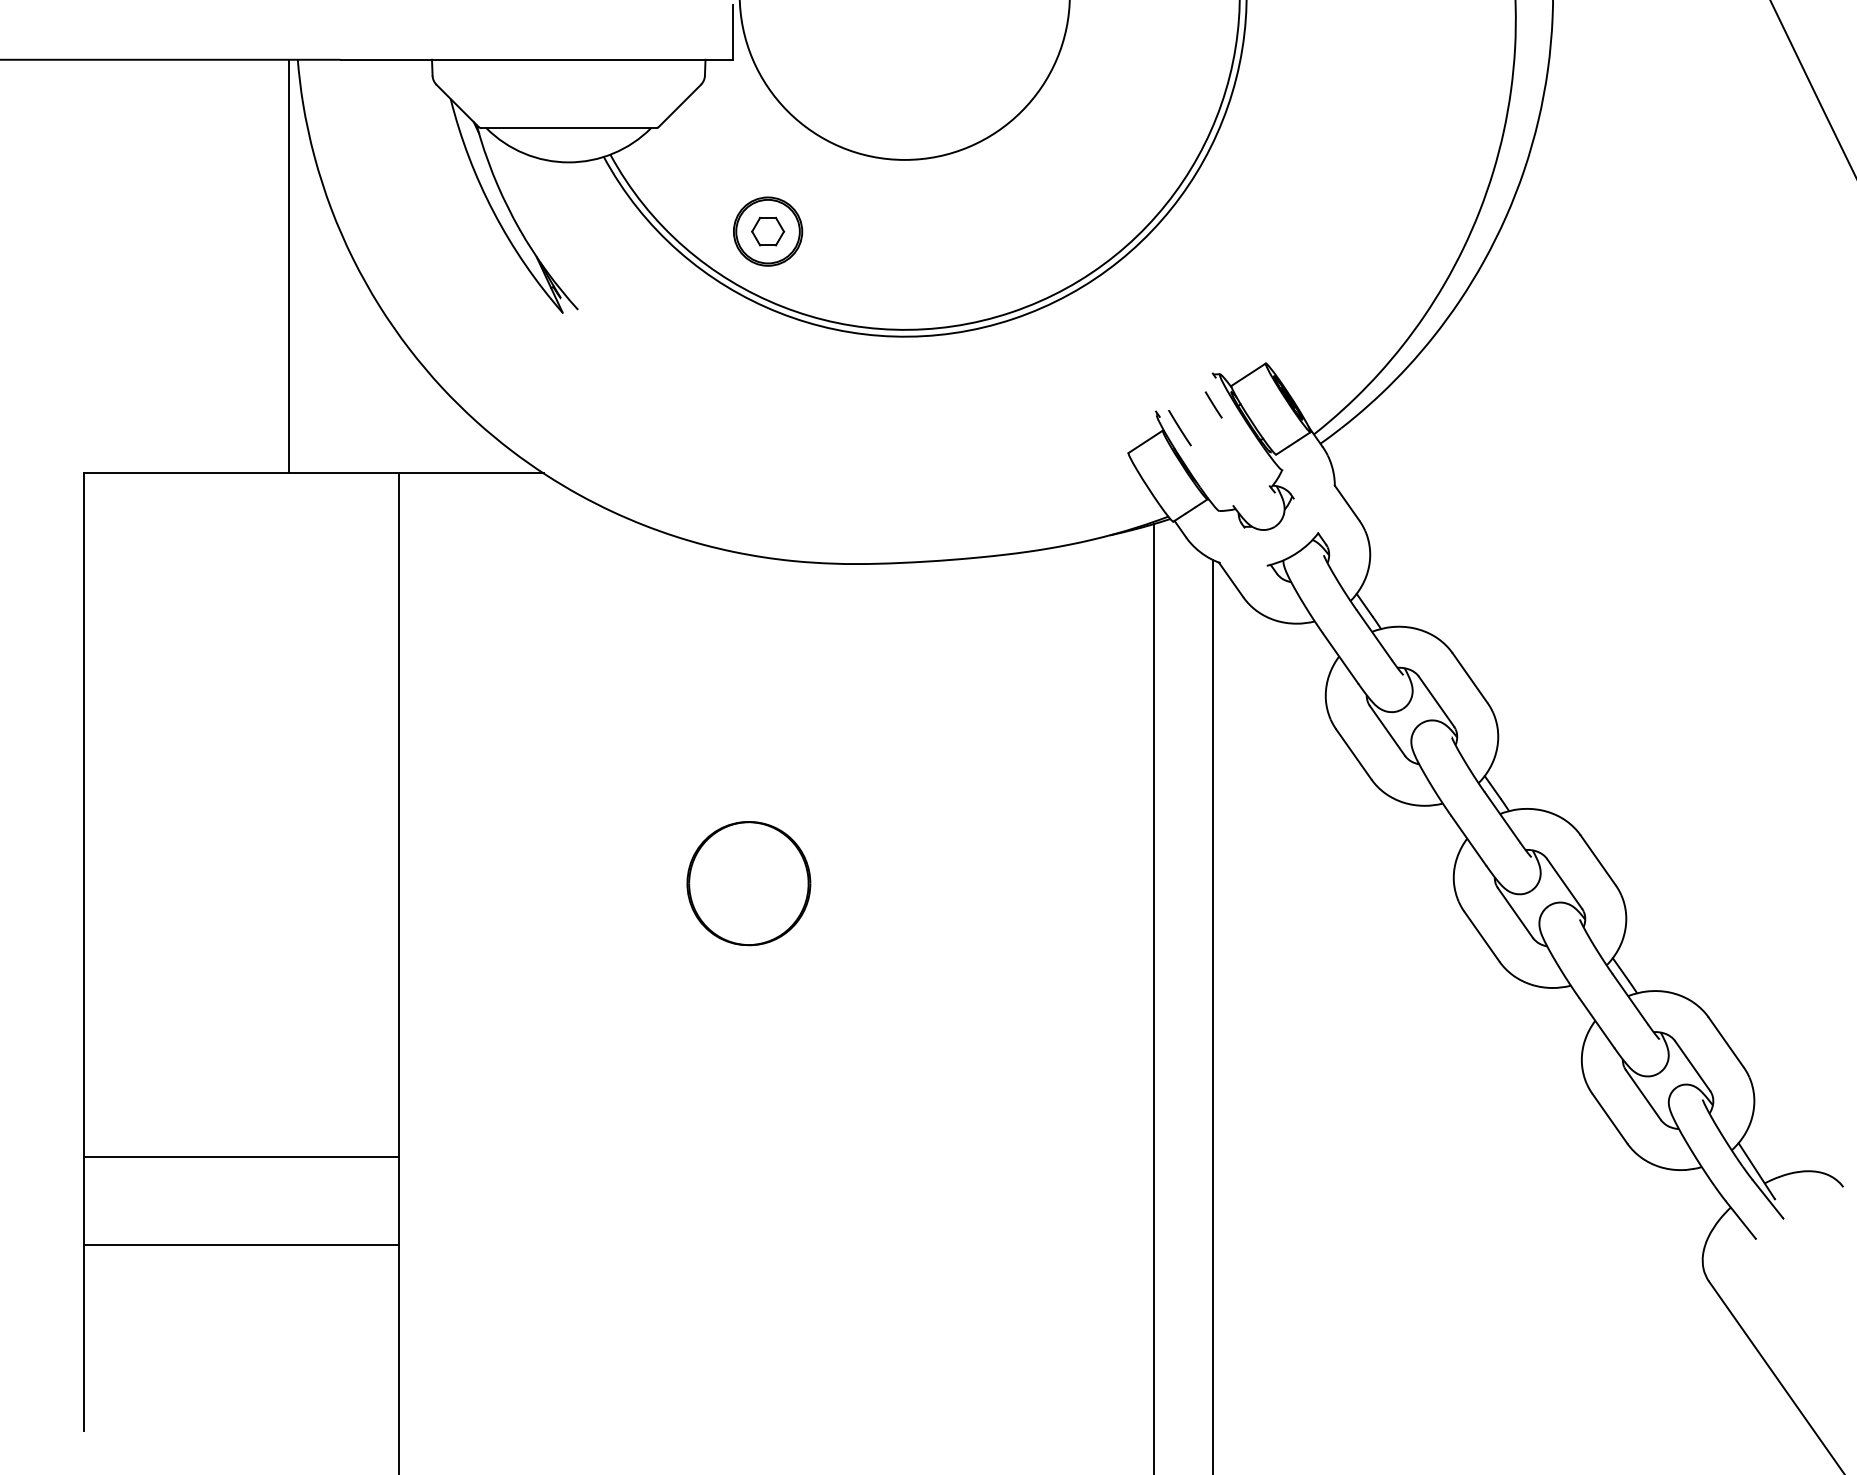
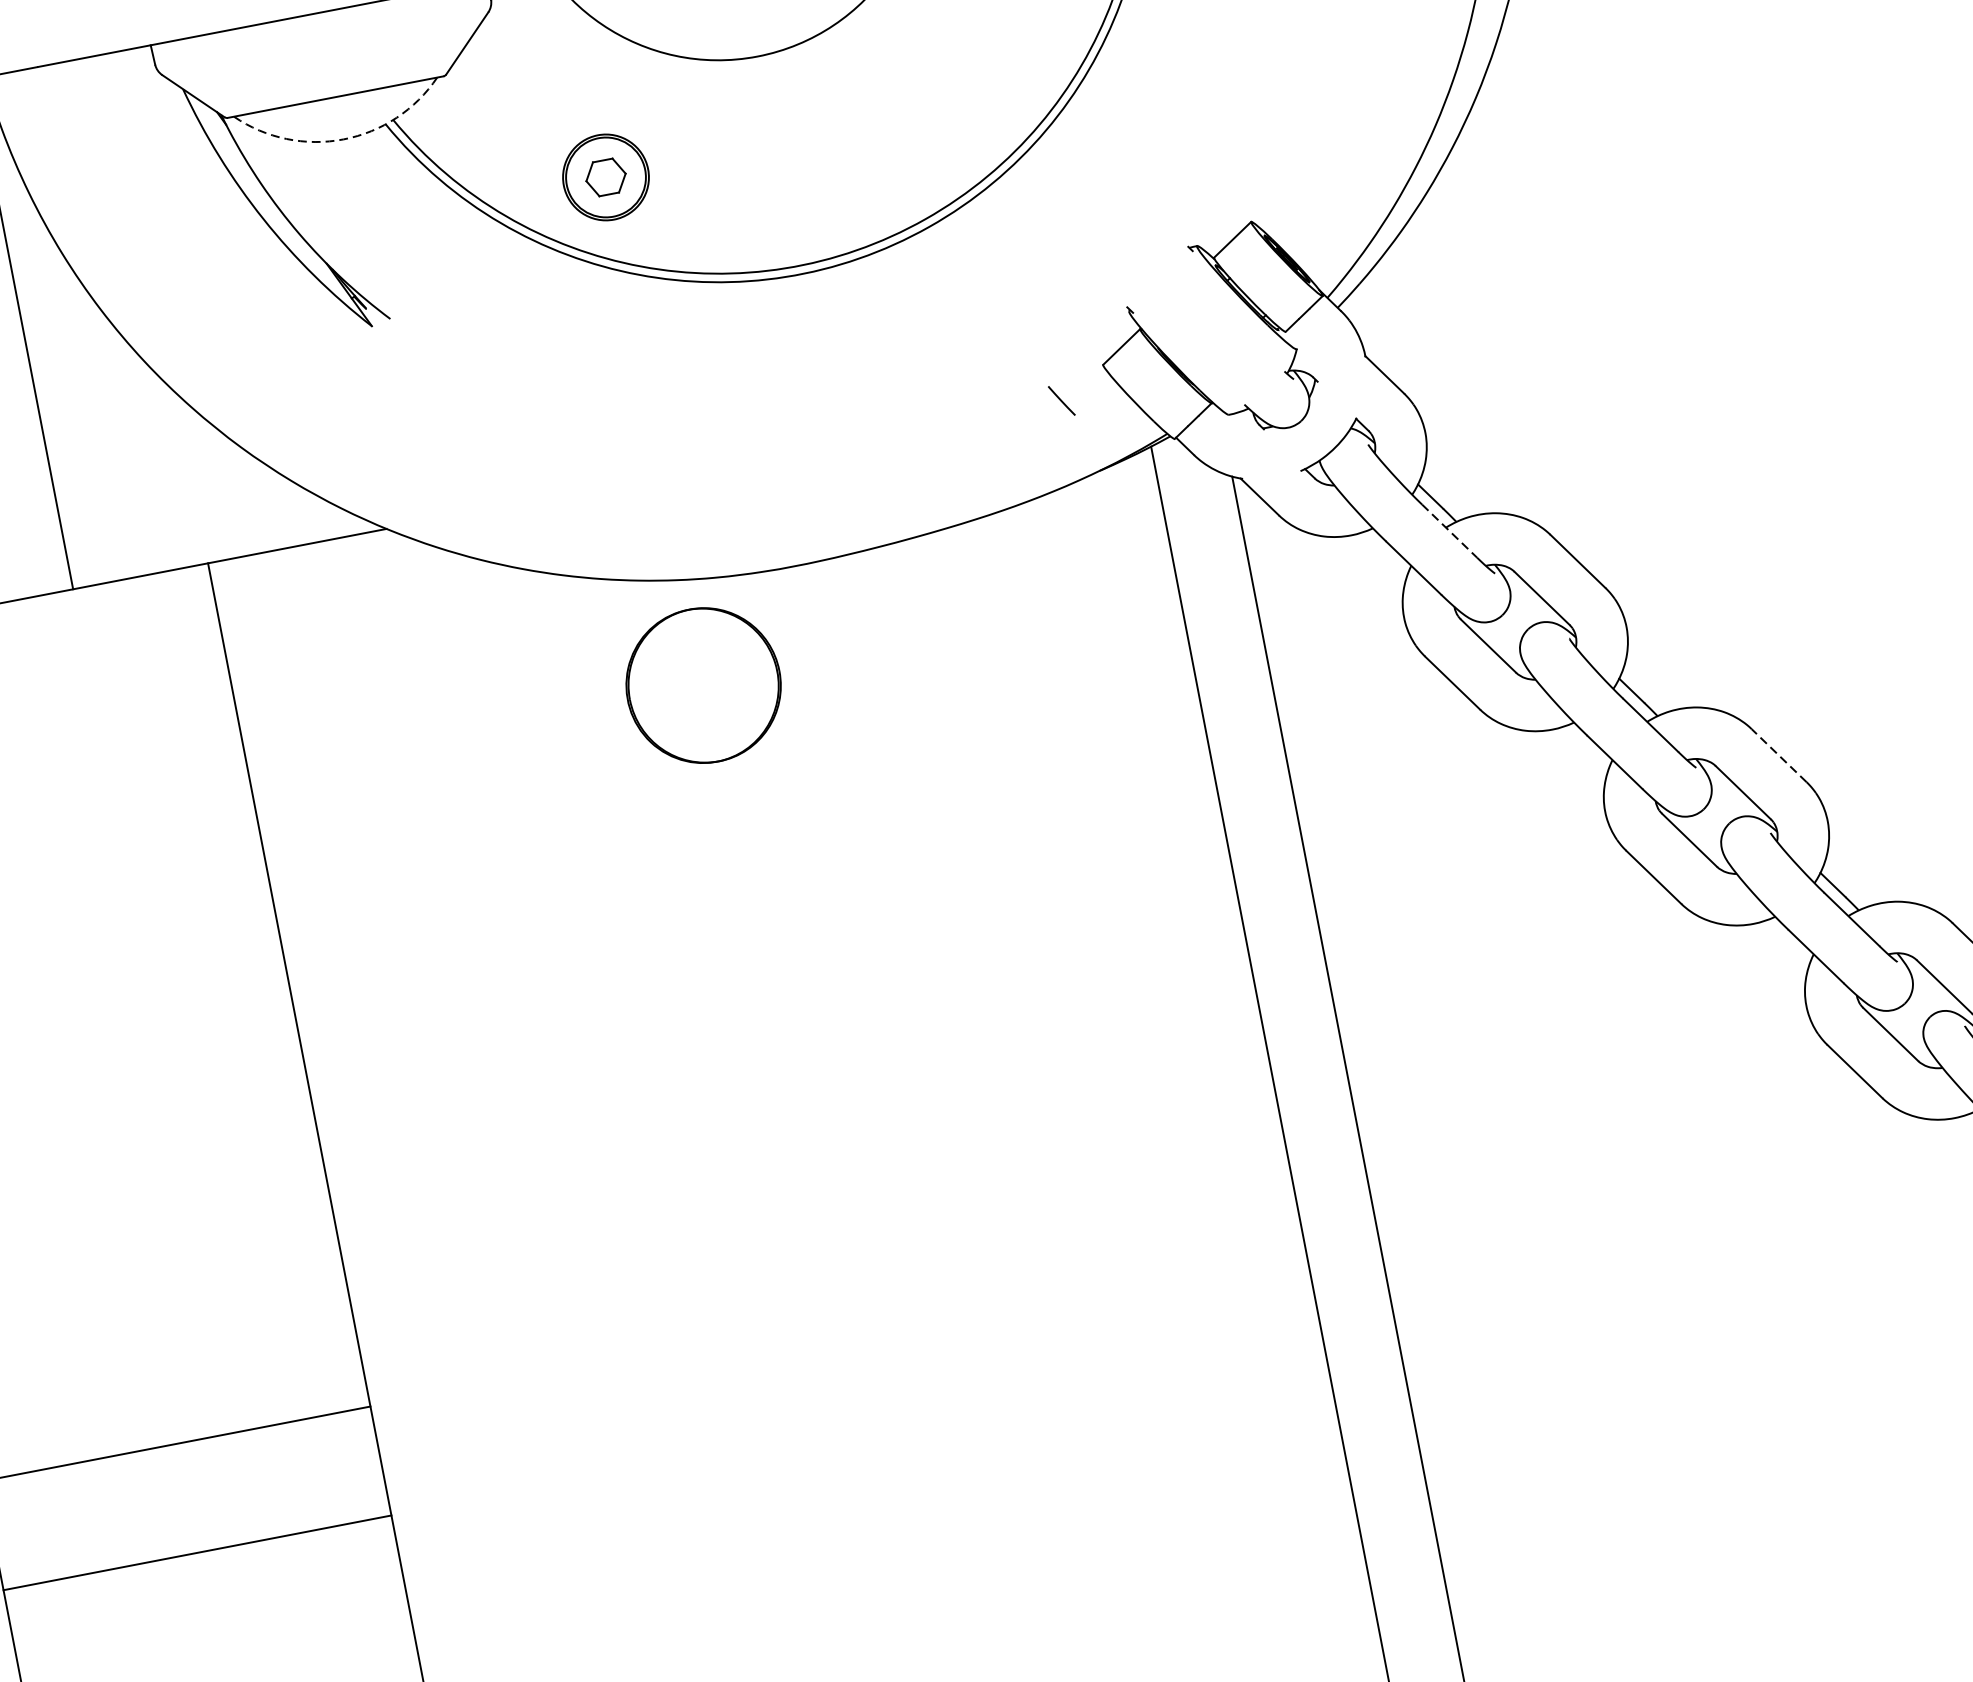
arc: (568, 162) -> (343, 139), solid -> dashed
line: (1213, 404) -> (1061, 400), moved
line: (1179, 428) -> (1160, 322), removed
line: (1374, 635) -> (1449, 531), solid -> dashed
line: (1597, 859) -> (1778, 754), solid -> dashed
part: (748, 883) -> (703, 685), moved

